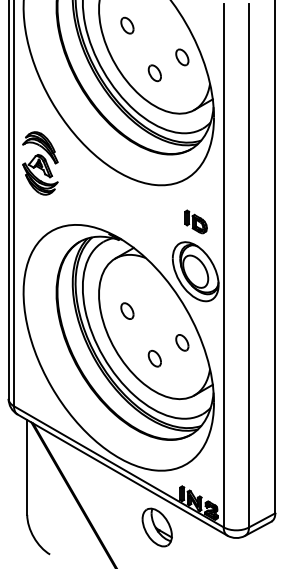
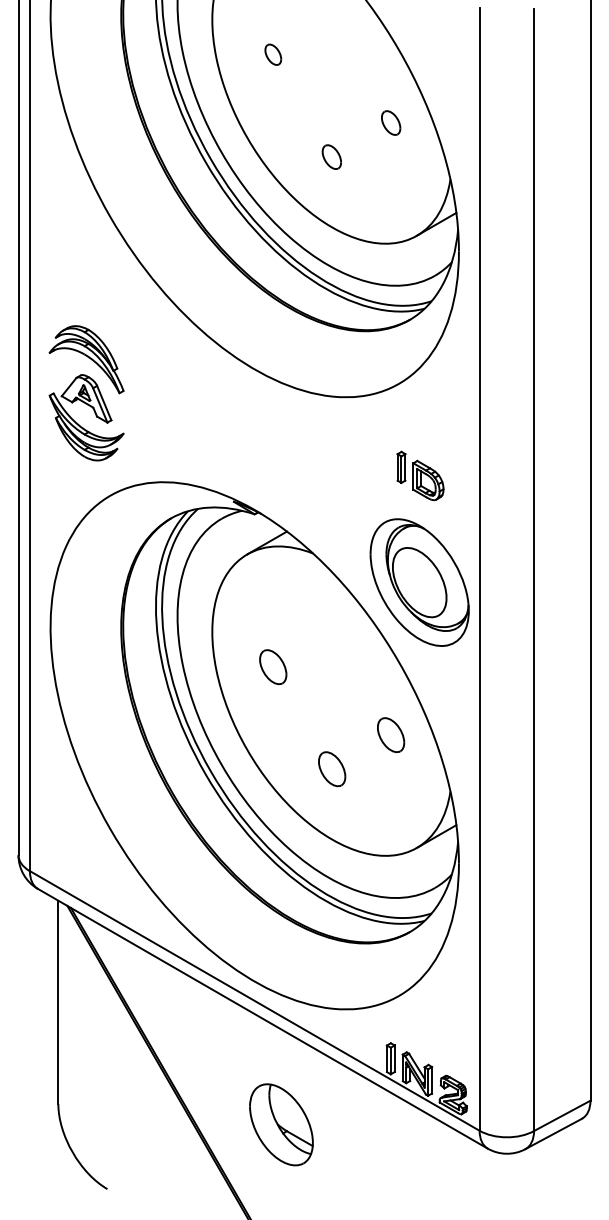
part: (127, 25) -> (273, 54), size x0.6
part: (182, 57) -> (391, 123), size x0.7
part: (154, 73) -> (331, 157), size x0.7
part: (40, 163) -> (86, 393), moved
part: (156, 527) -> (279, 1124), moved

